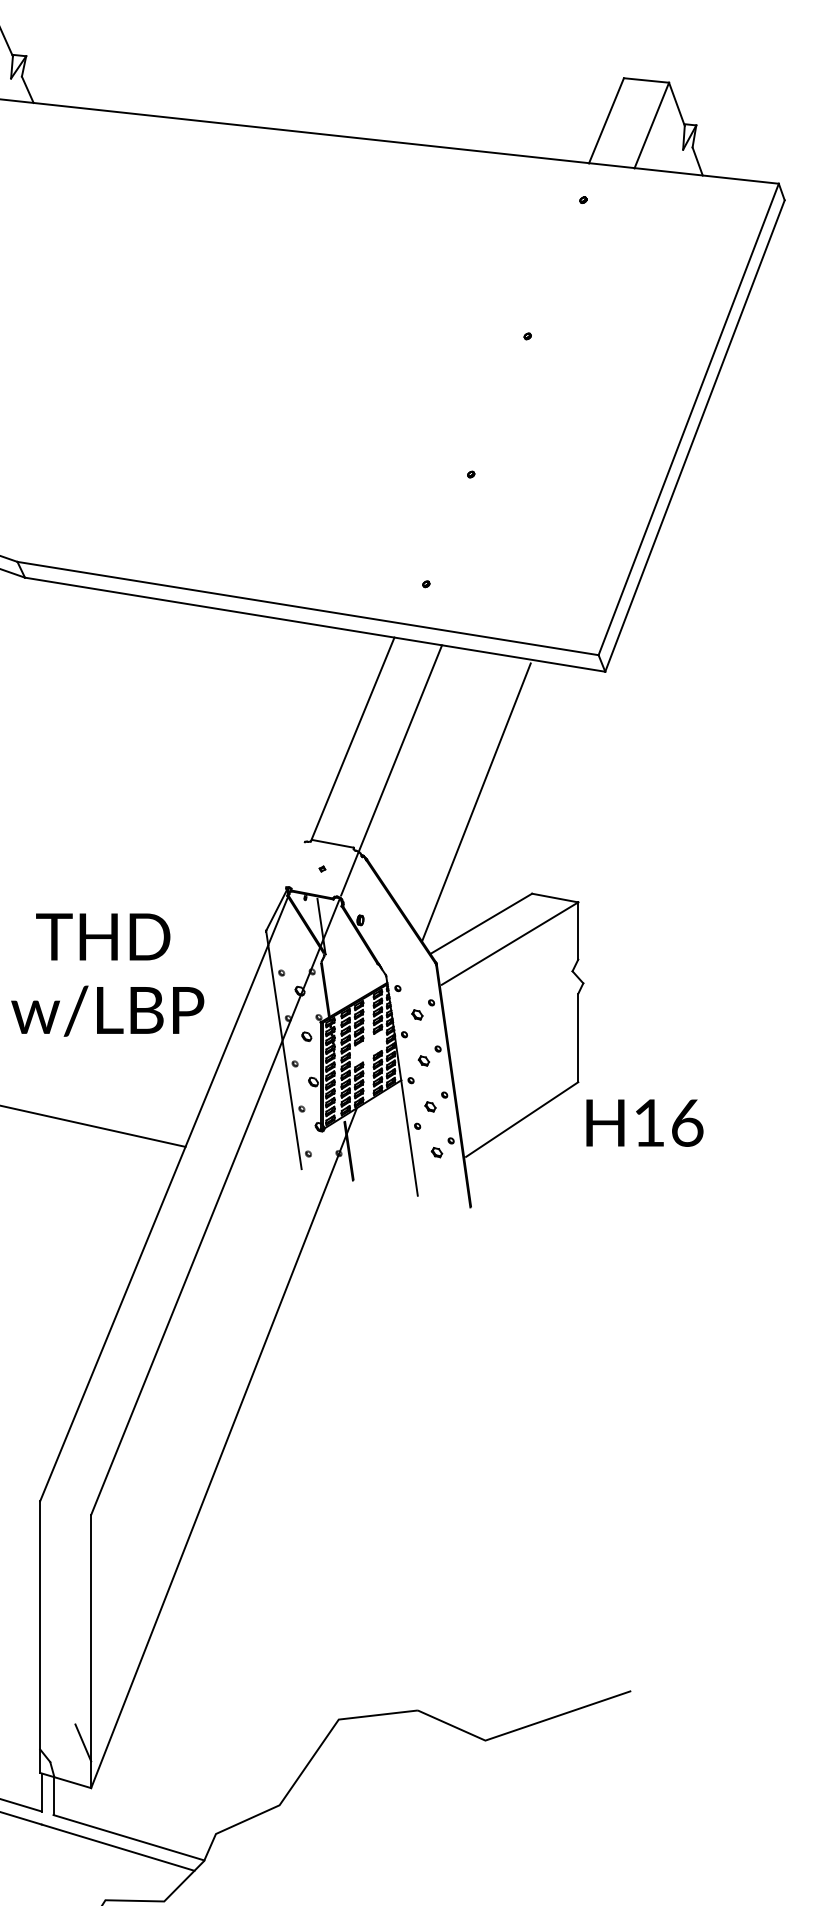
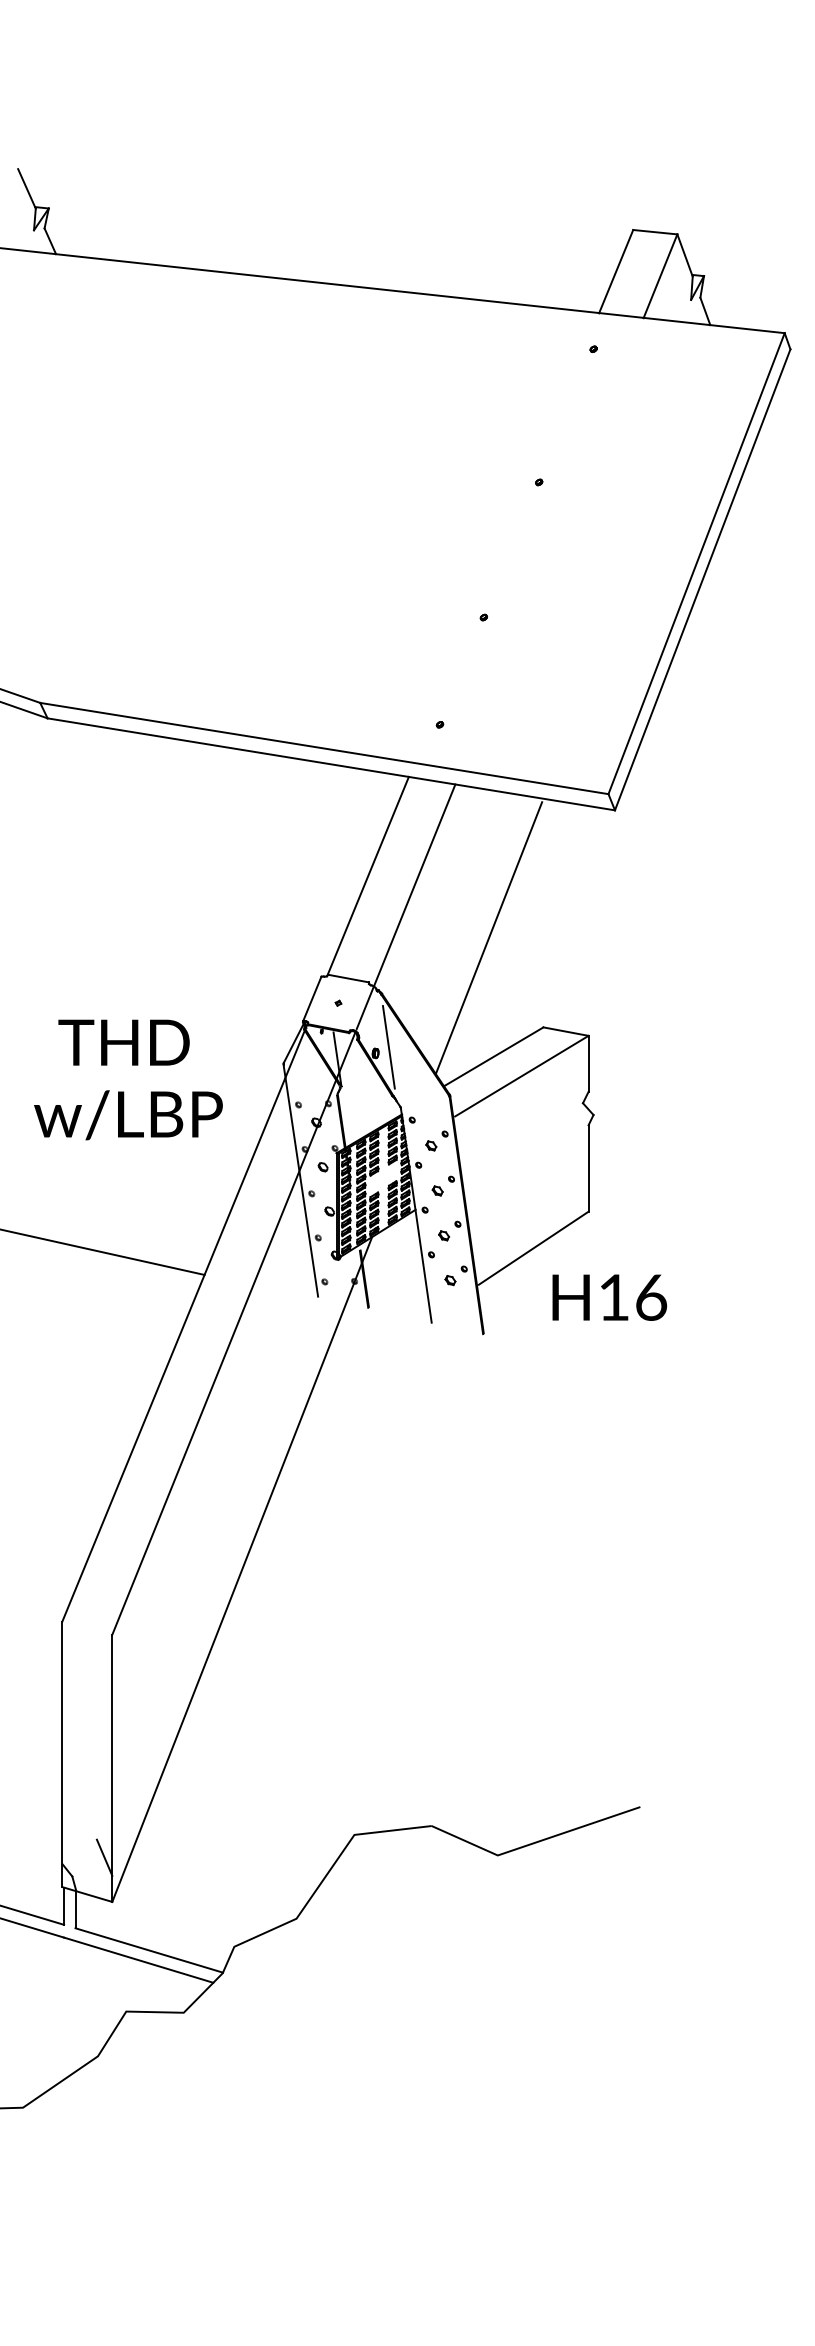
line: (295, 865) -> (312, 999), added
line: (373, 914) -> (388, 1047), added
text: (107, 974) -> (128, 1079), moved
text: (644, 1122) -> (609, 1297), moved

